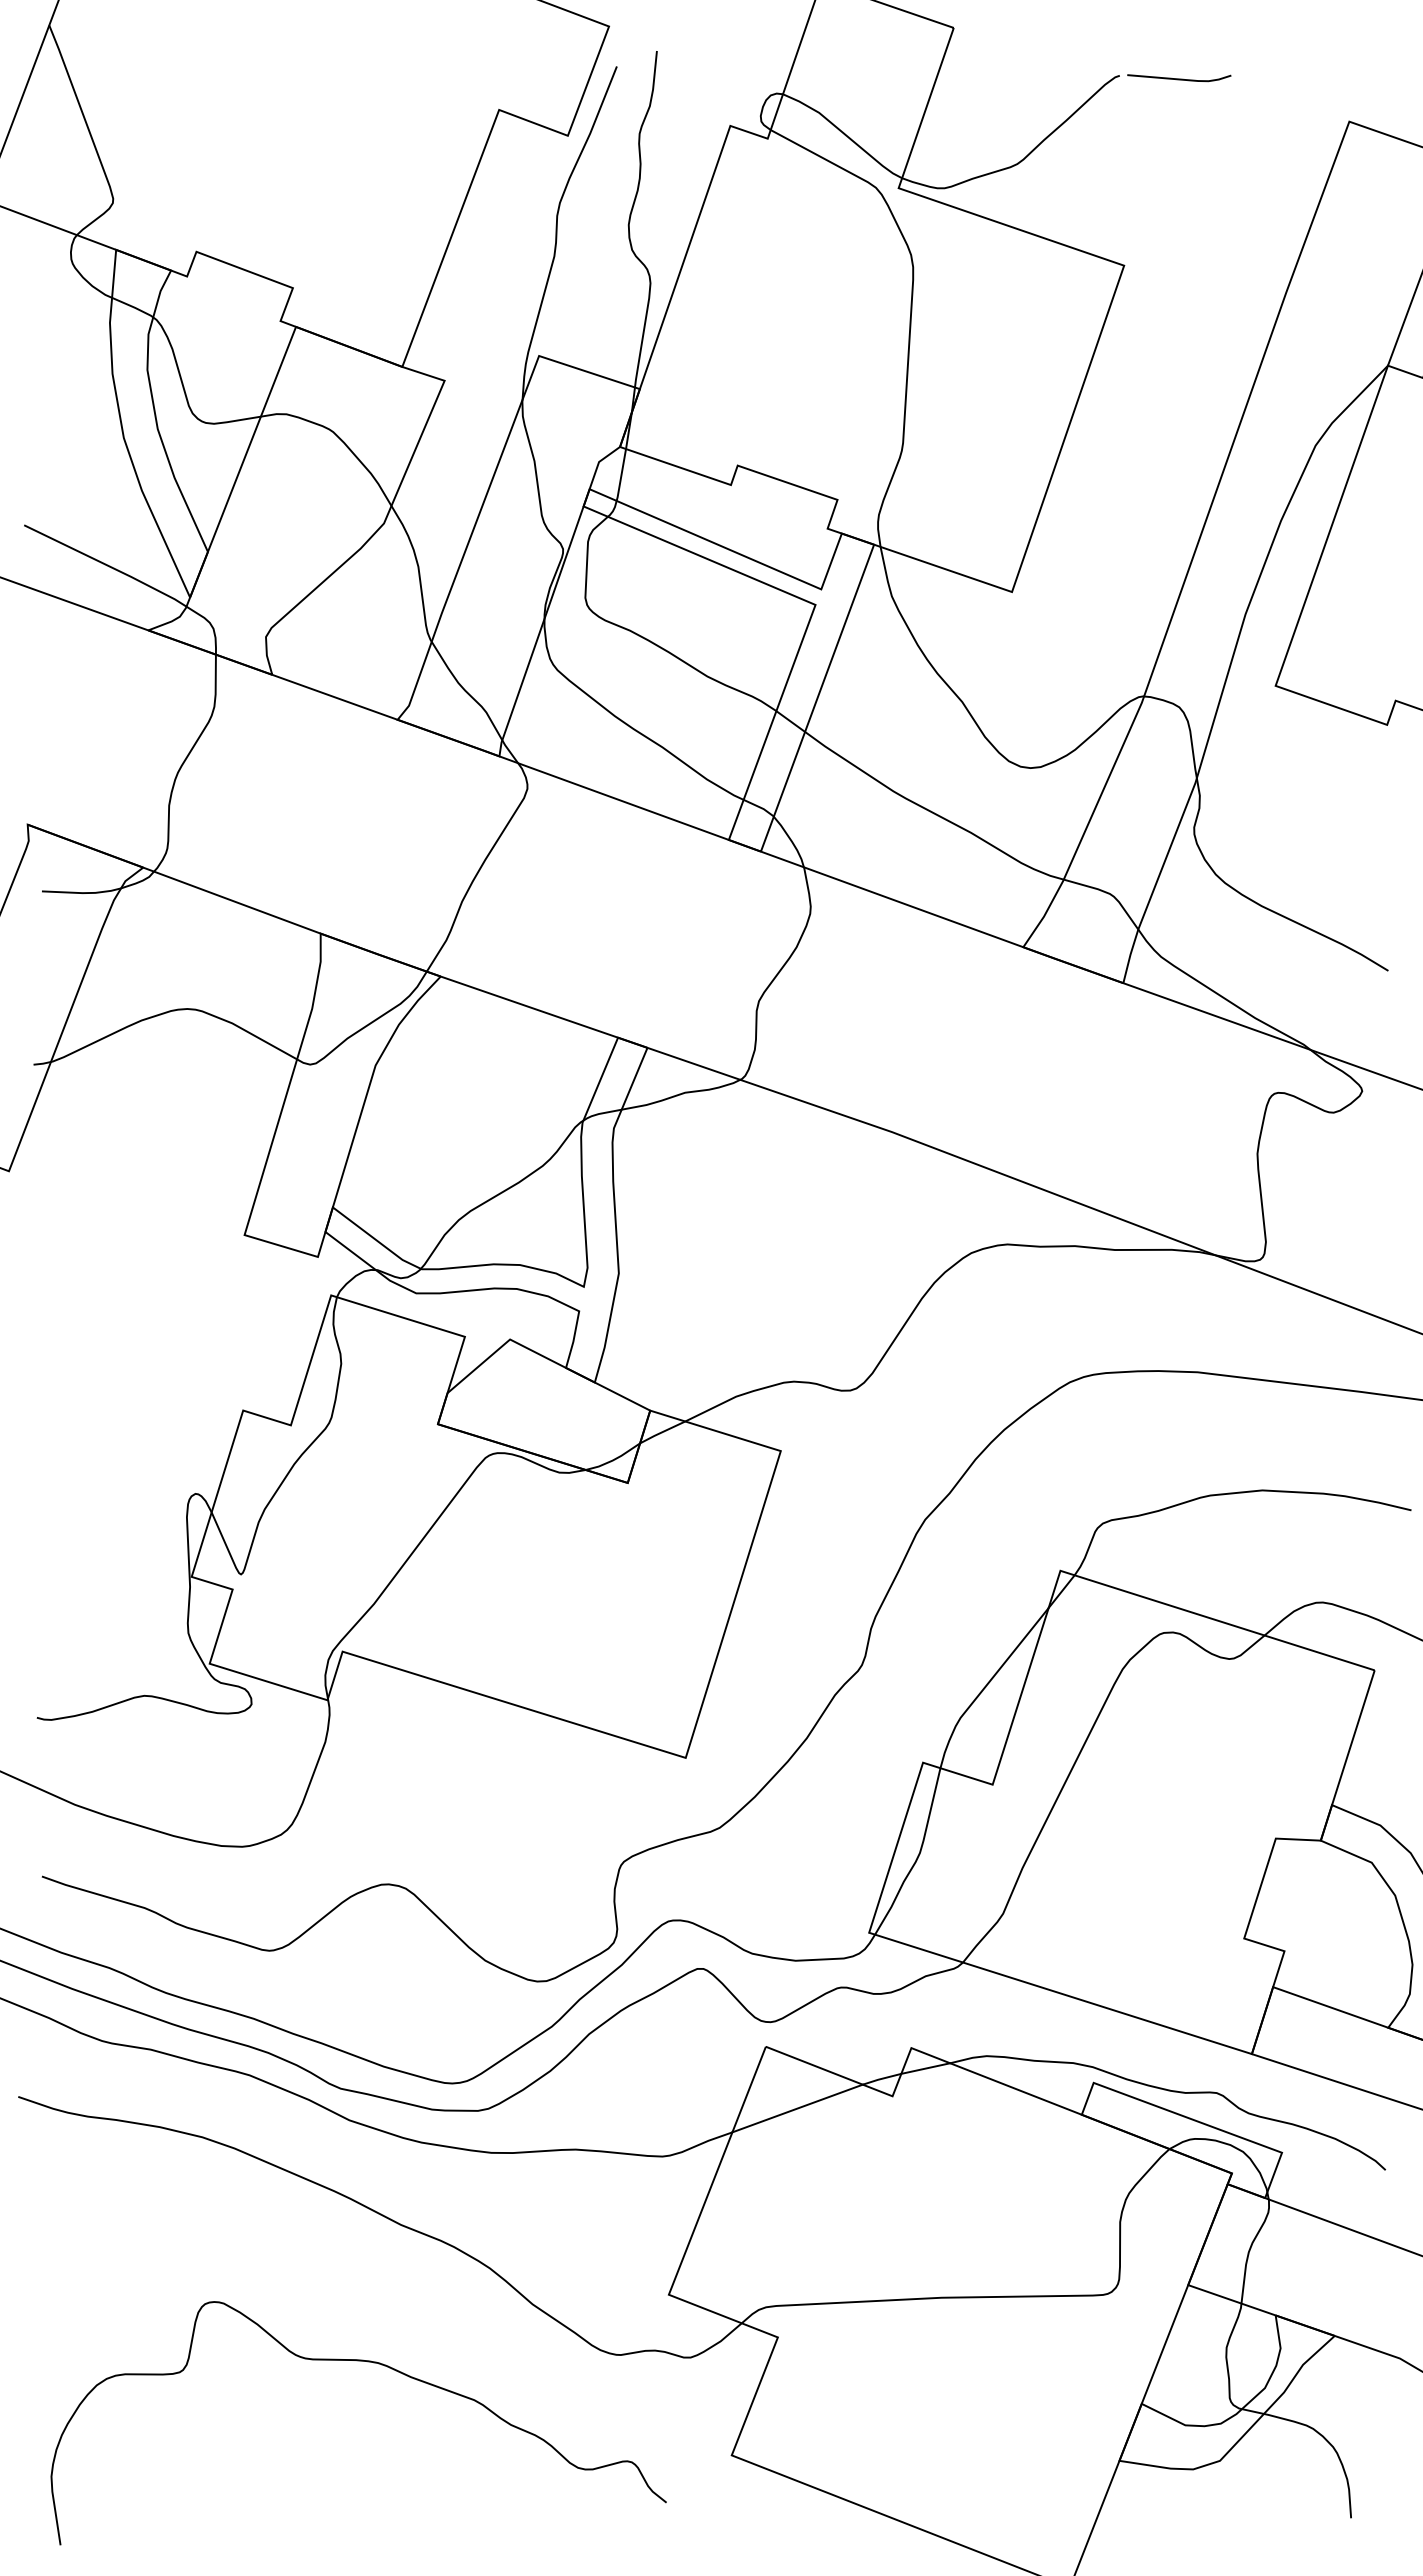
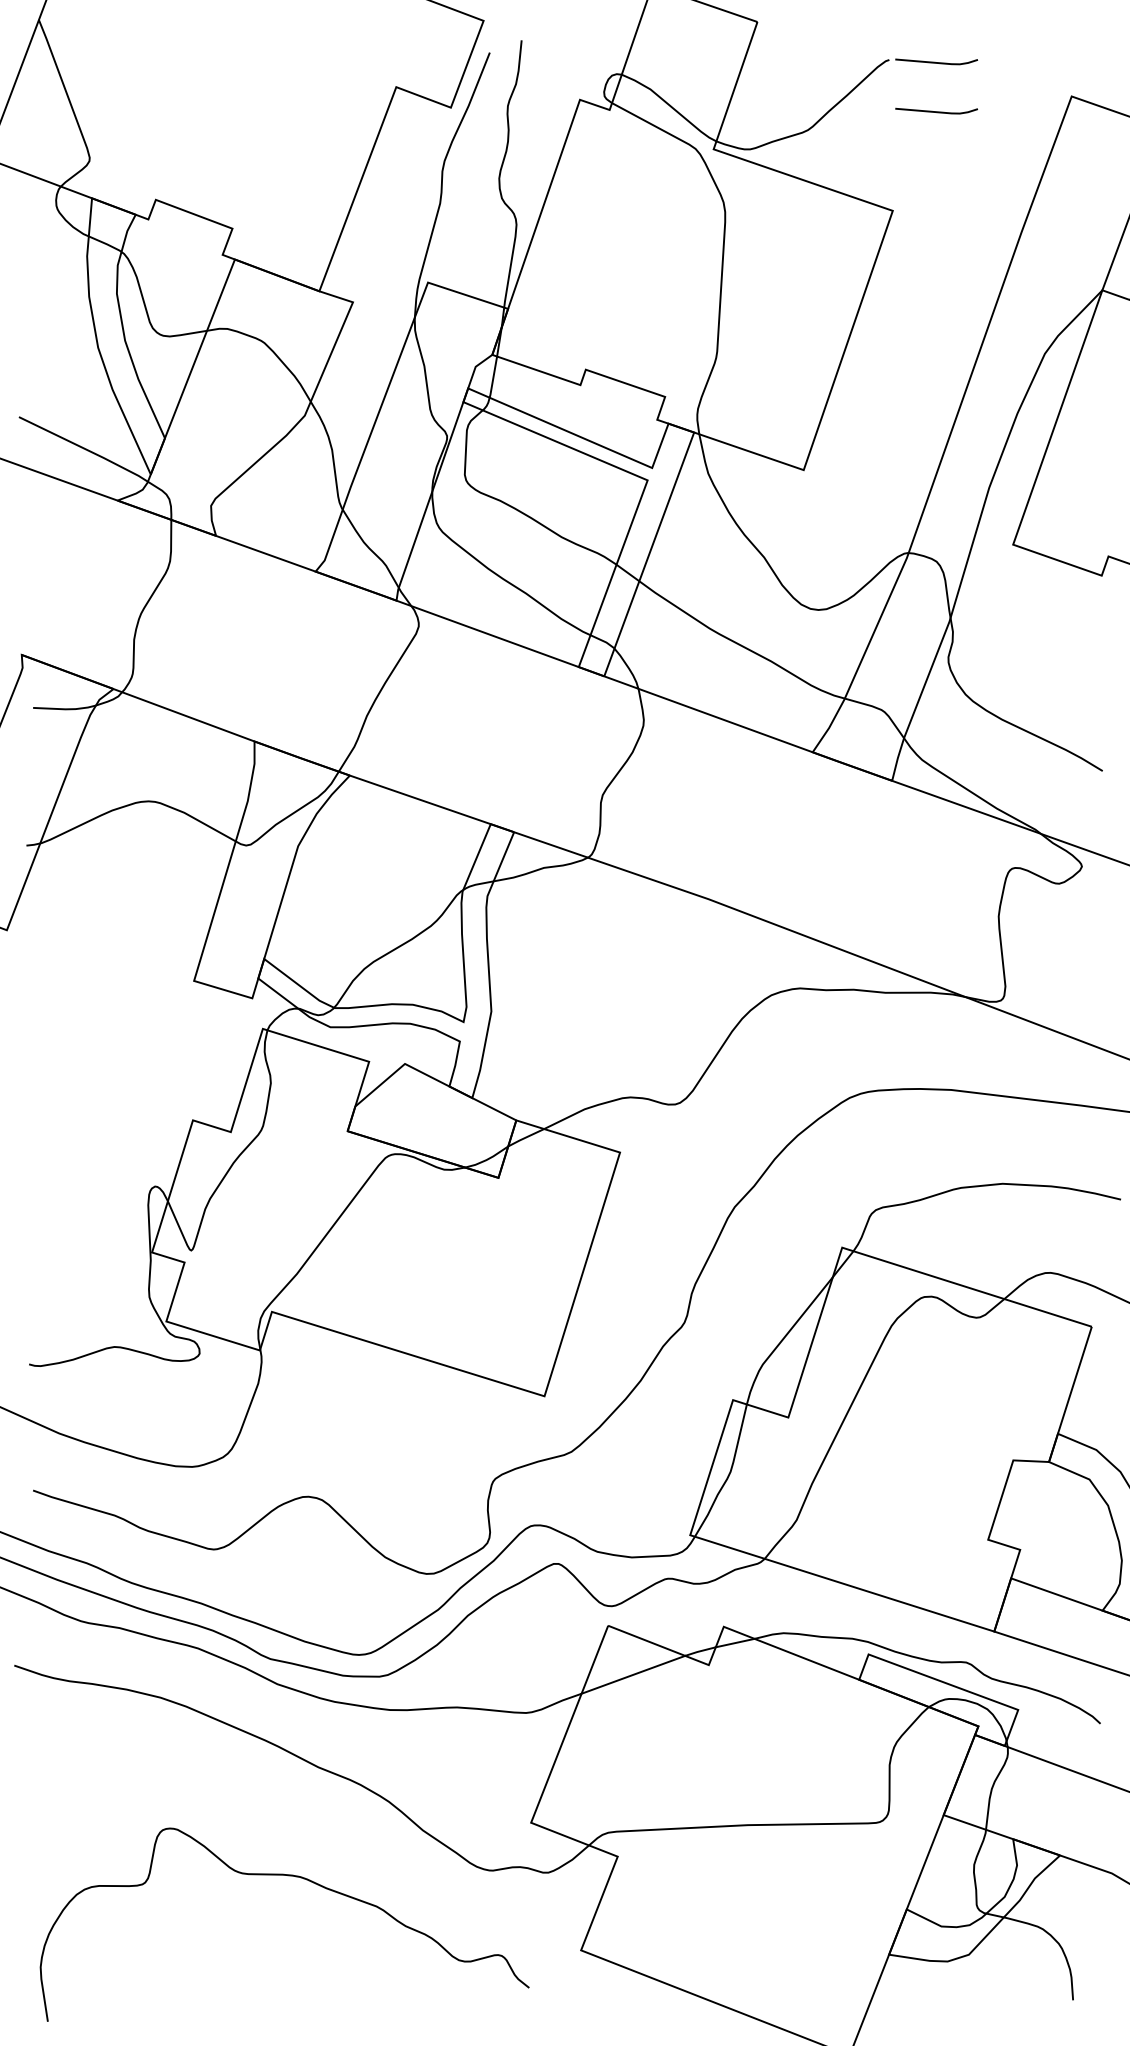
line: (1179, 140) -> (936, 111), added

